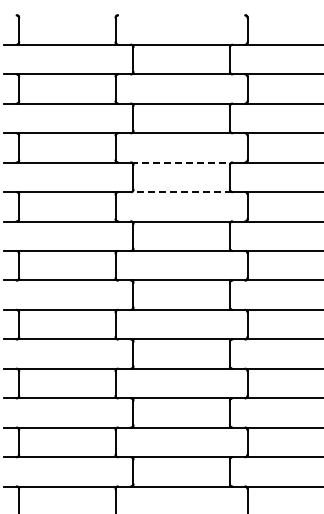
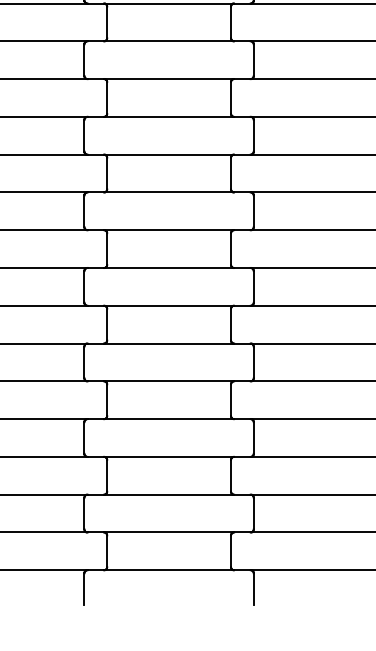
line: (181, 162) -> (168, 154), dashed -> solid
line: (181, 192) -> (168, 192), dashed -> solid

